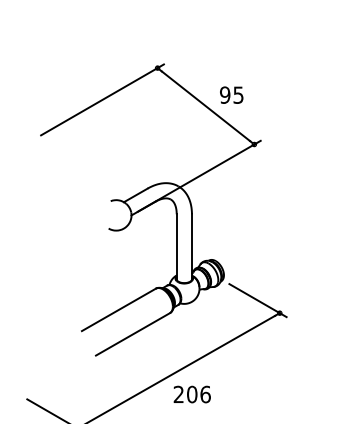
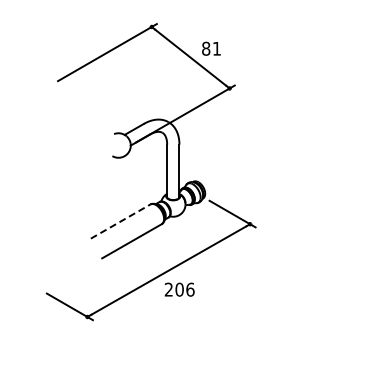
text: (231, 94) -> (211, 48), 95 -> 81
line: (119, 309) -> (121, 221), solid -> dashed

